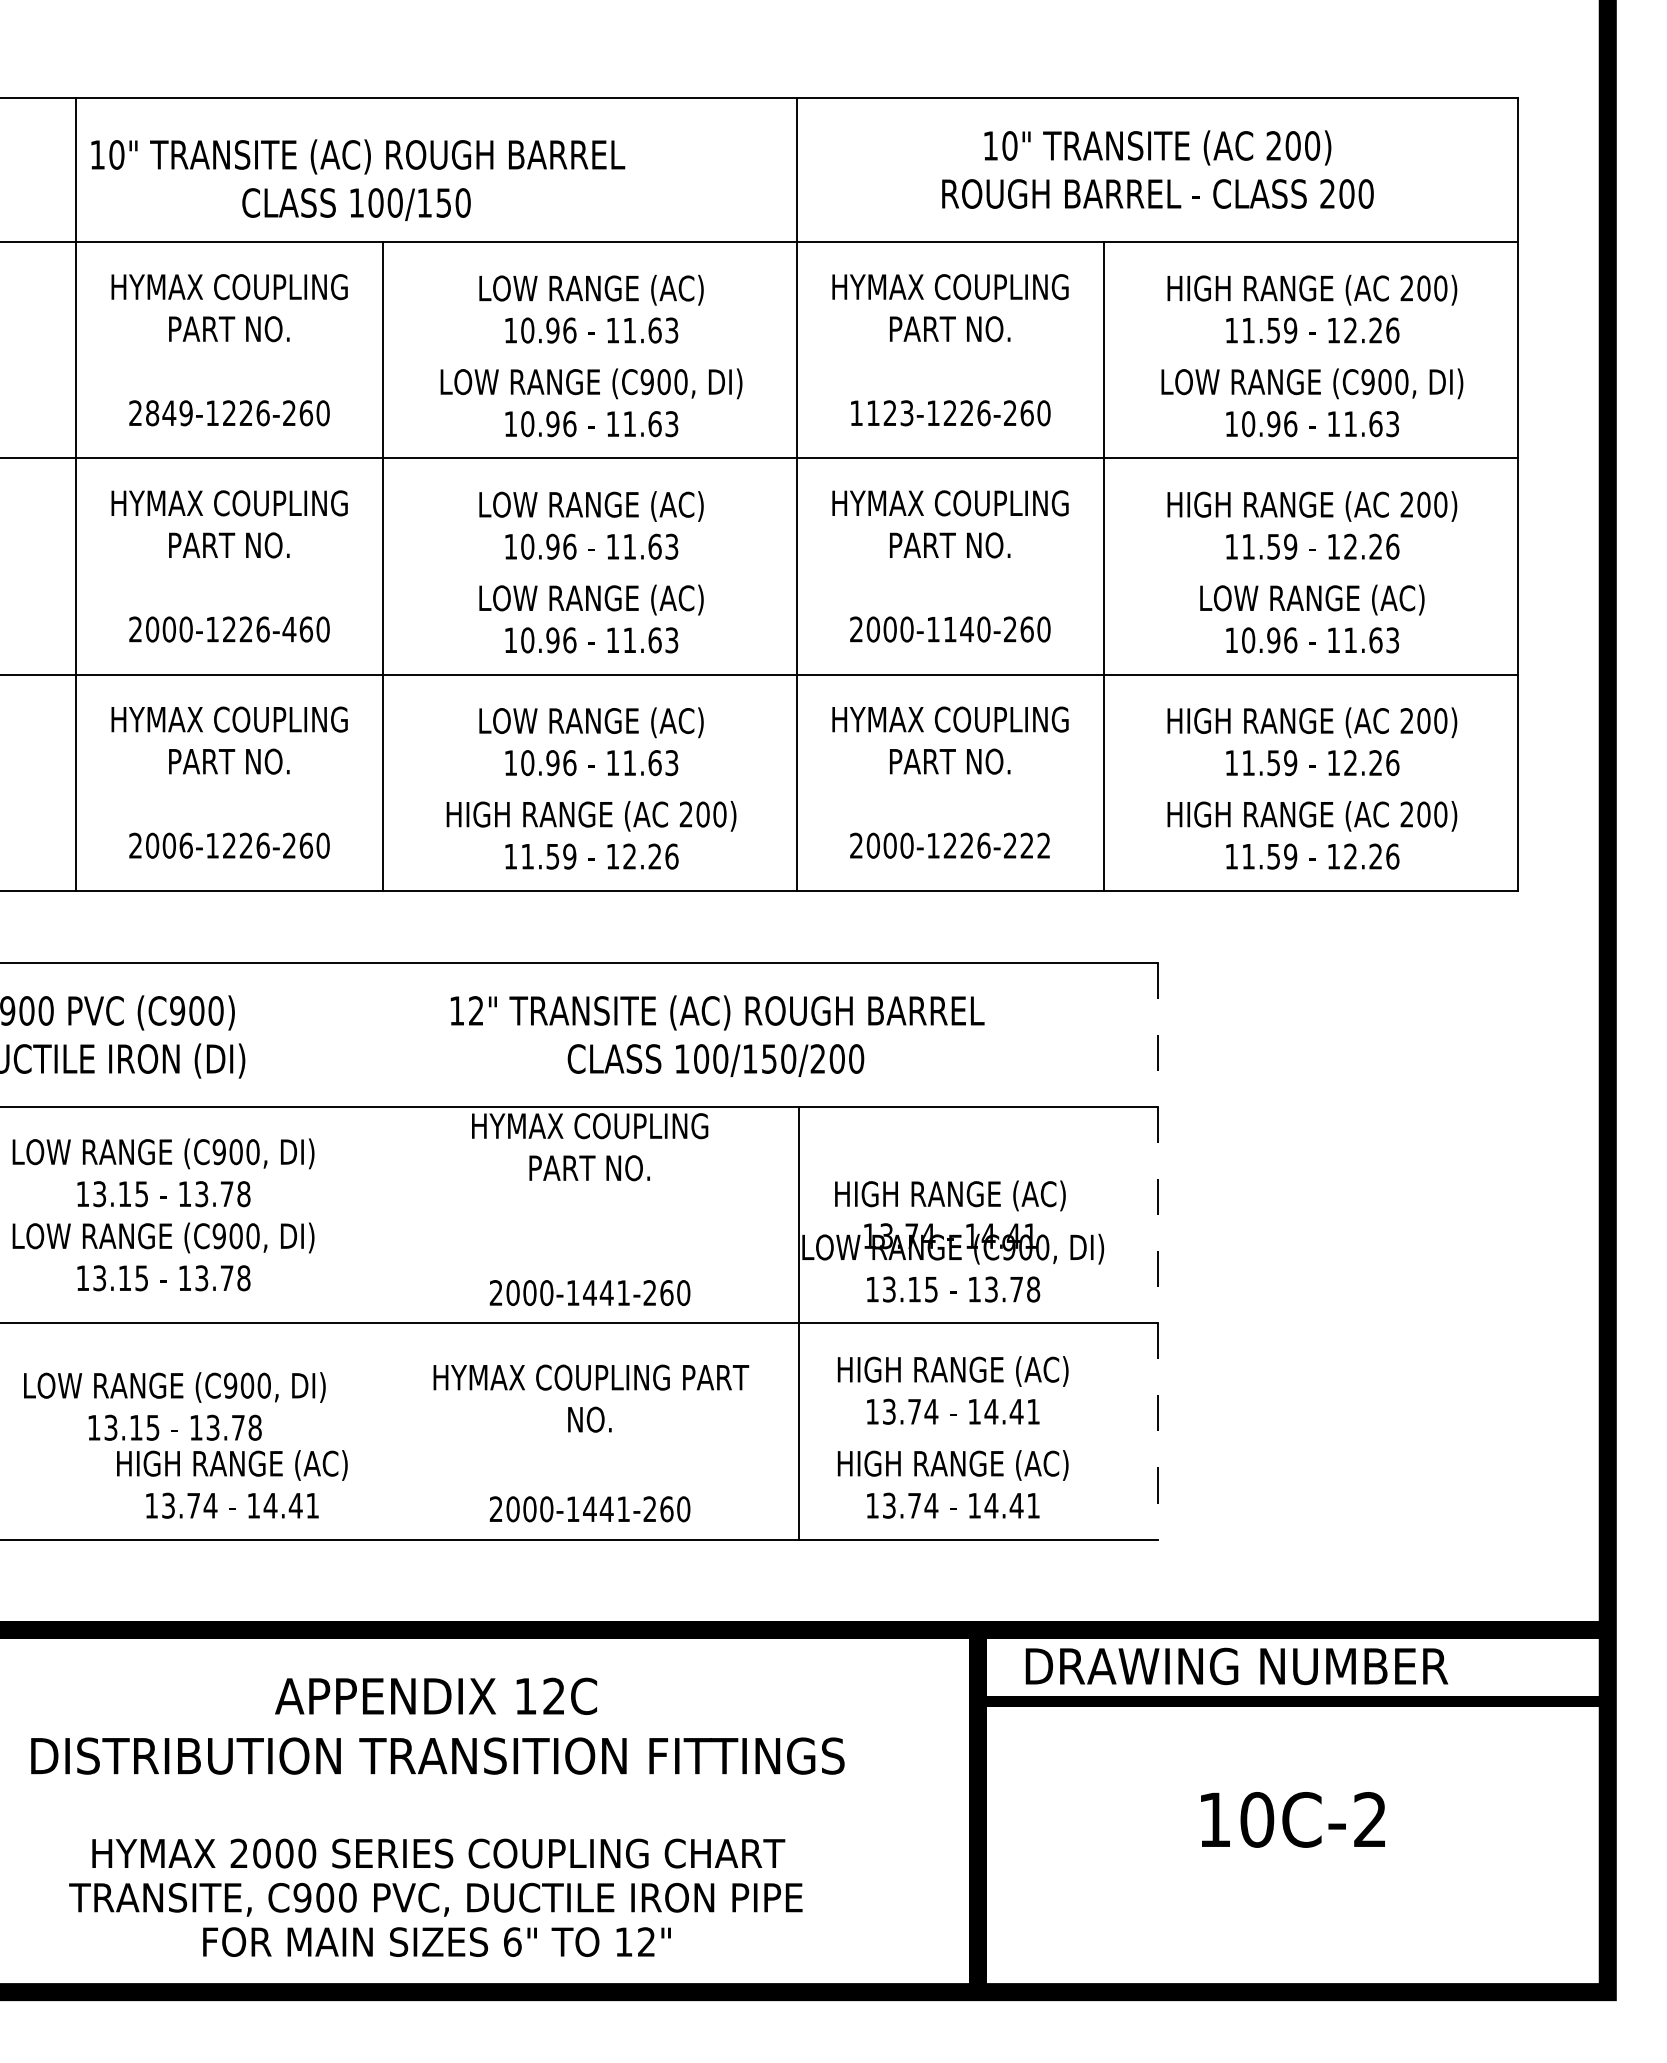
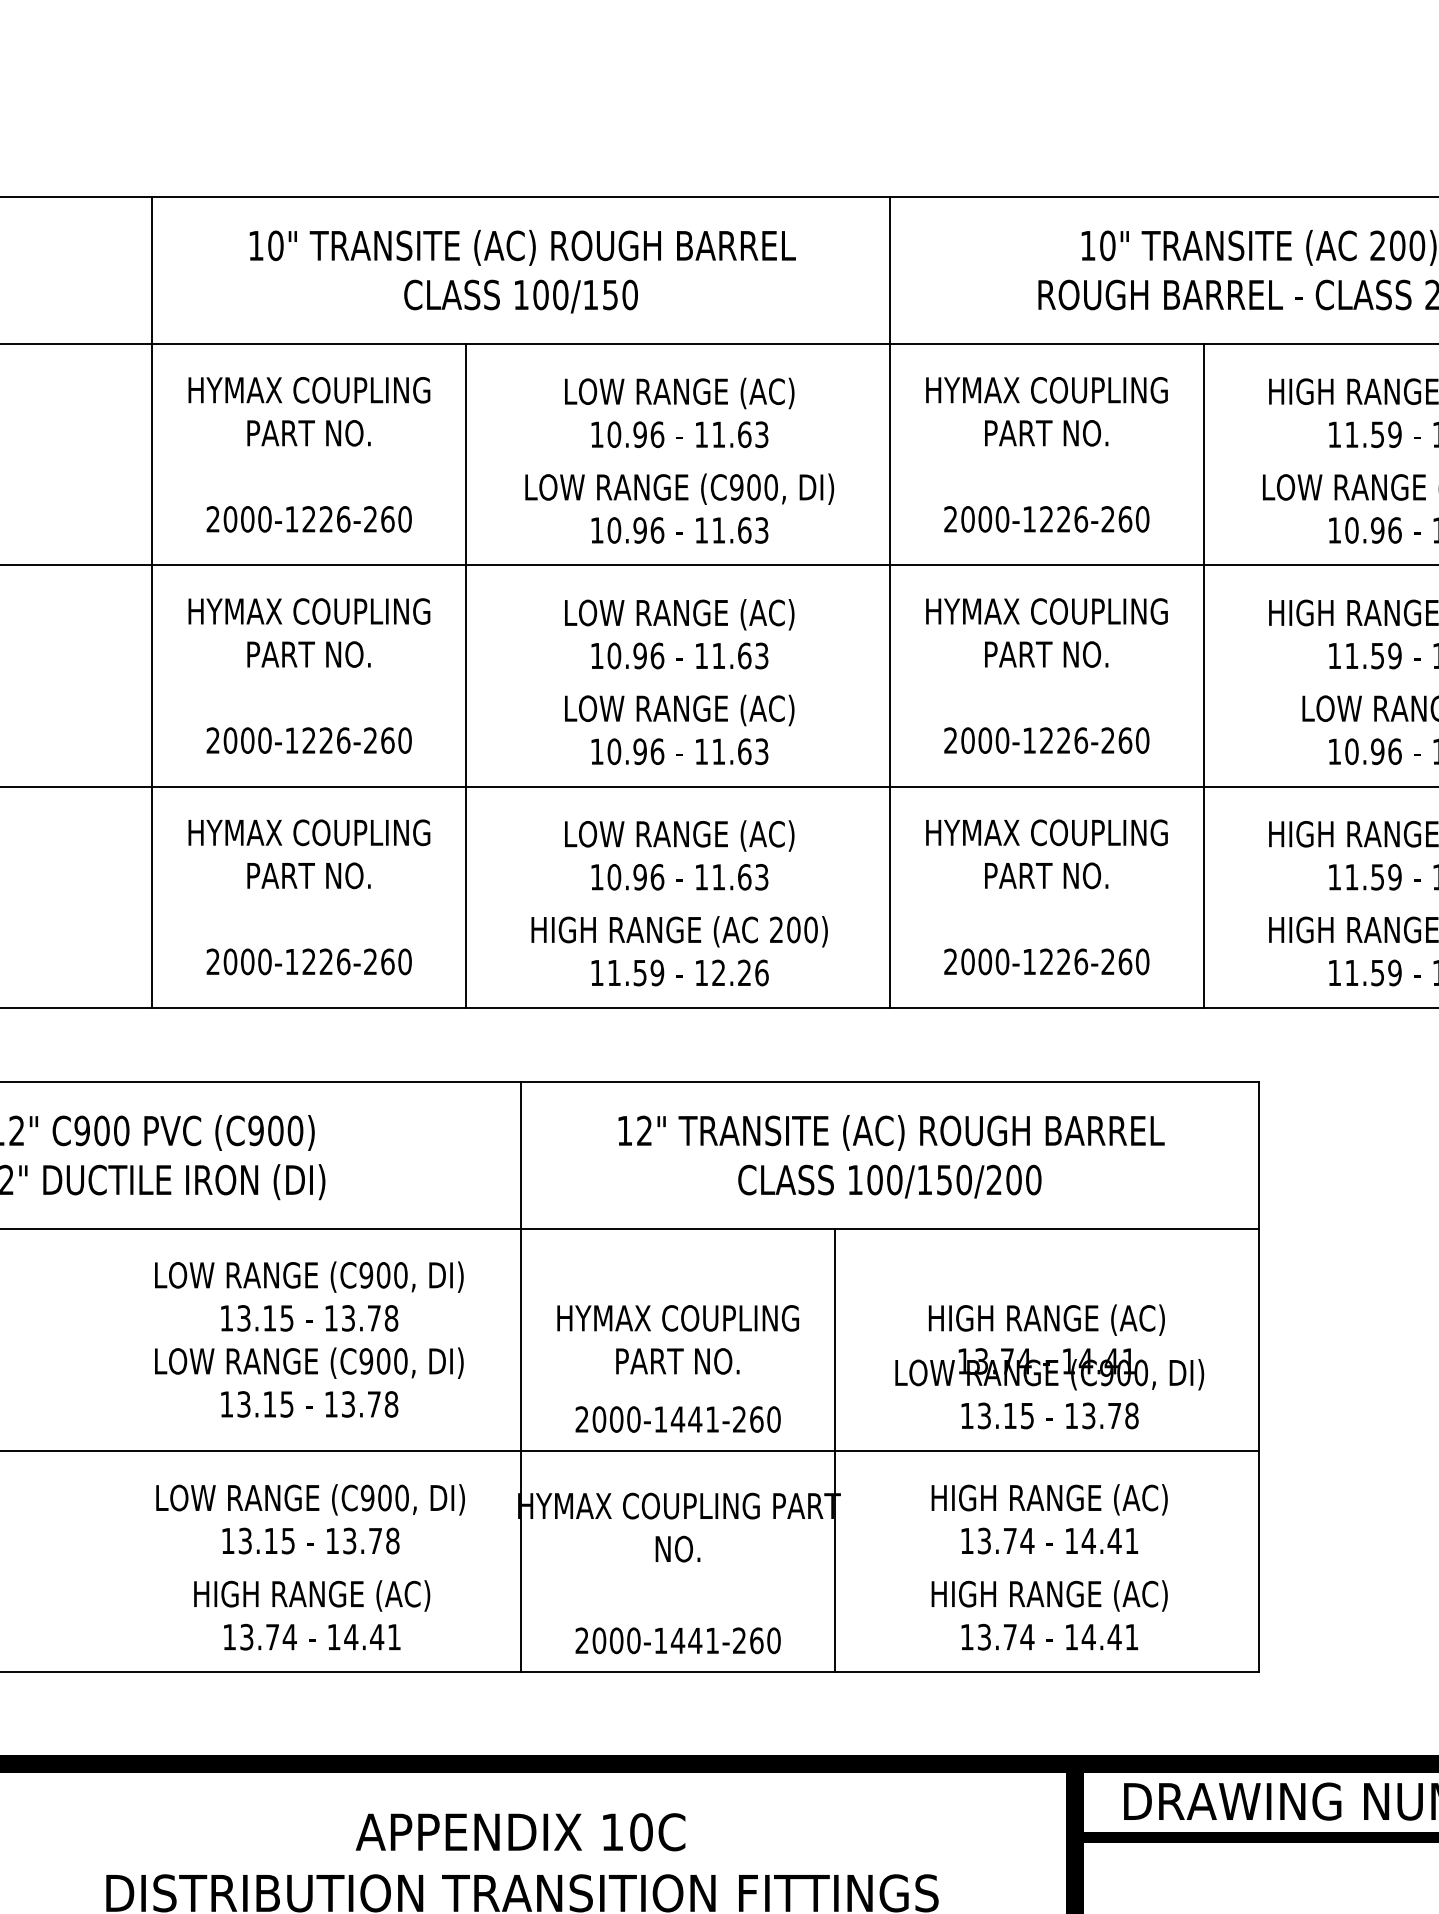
text: (358, 179) -> (523, 270), moved
text: (169, 413) -> (247, 519), 2849-1226-260 -> 2000-1226-260
text: (881, 413) -> (976, 519), 1123-1226-260 -> 2000-1226-260
text: (289, 629) -> (370, 740), 2000-1226-460 -> 2000-1226-260
text: (966, 629) -> (1063, 740), 2000-1140-260 -> 2000-1226-260
text: (185, 845) -> (264, 961), 2006-1226-260 -> 2000-1226-260
text: (1035, 845) -> (1133, 961), 2000-1226-222 -> 2000-1226-260
text: (717, 1035) -> (891, 1156), moved
text: (590, 1147) -> (678, 1340), moved
text: (163, 1214) -> (309, 1339), moved
line: (436, 1250) -> (521, 1376), added
line: (1157, 1251) -> (1258, 1377), dashed -> solid
line: (799, 1323) -> (835, 1450), moved
text: (174, 1406) -> (310, 1519), moved
text: (554, 1695) -> (641, 1831), 12C -> 10C

